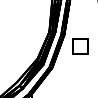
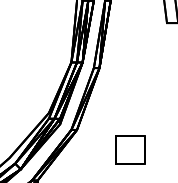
part: (80, 46) -> (130, 150), moved

